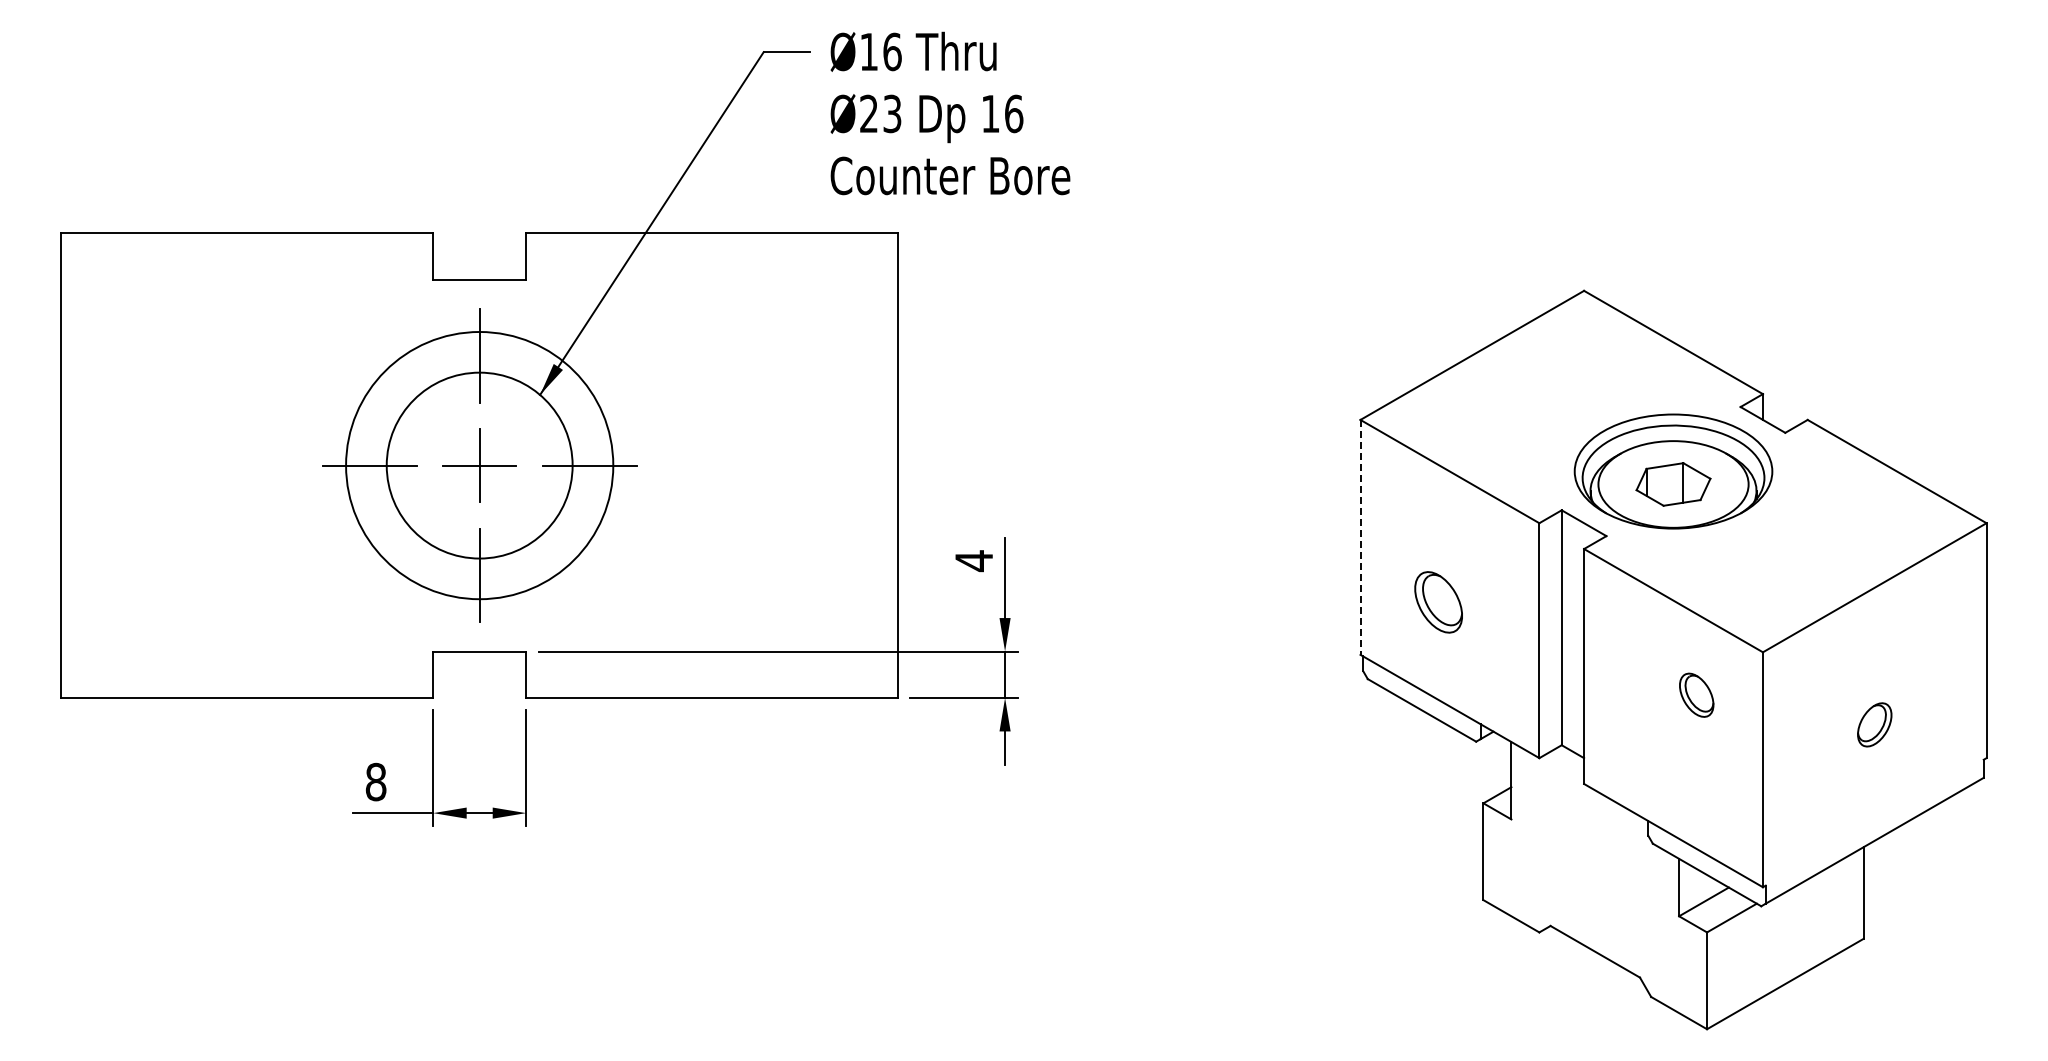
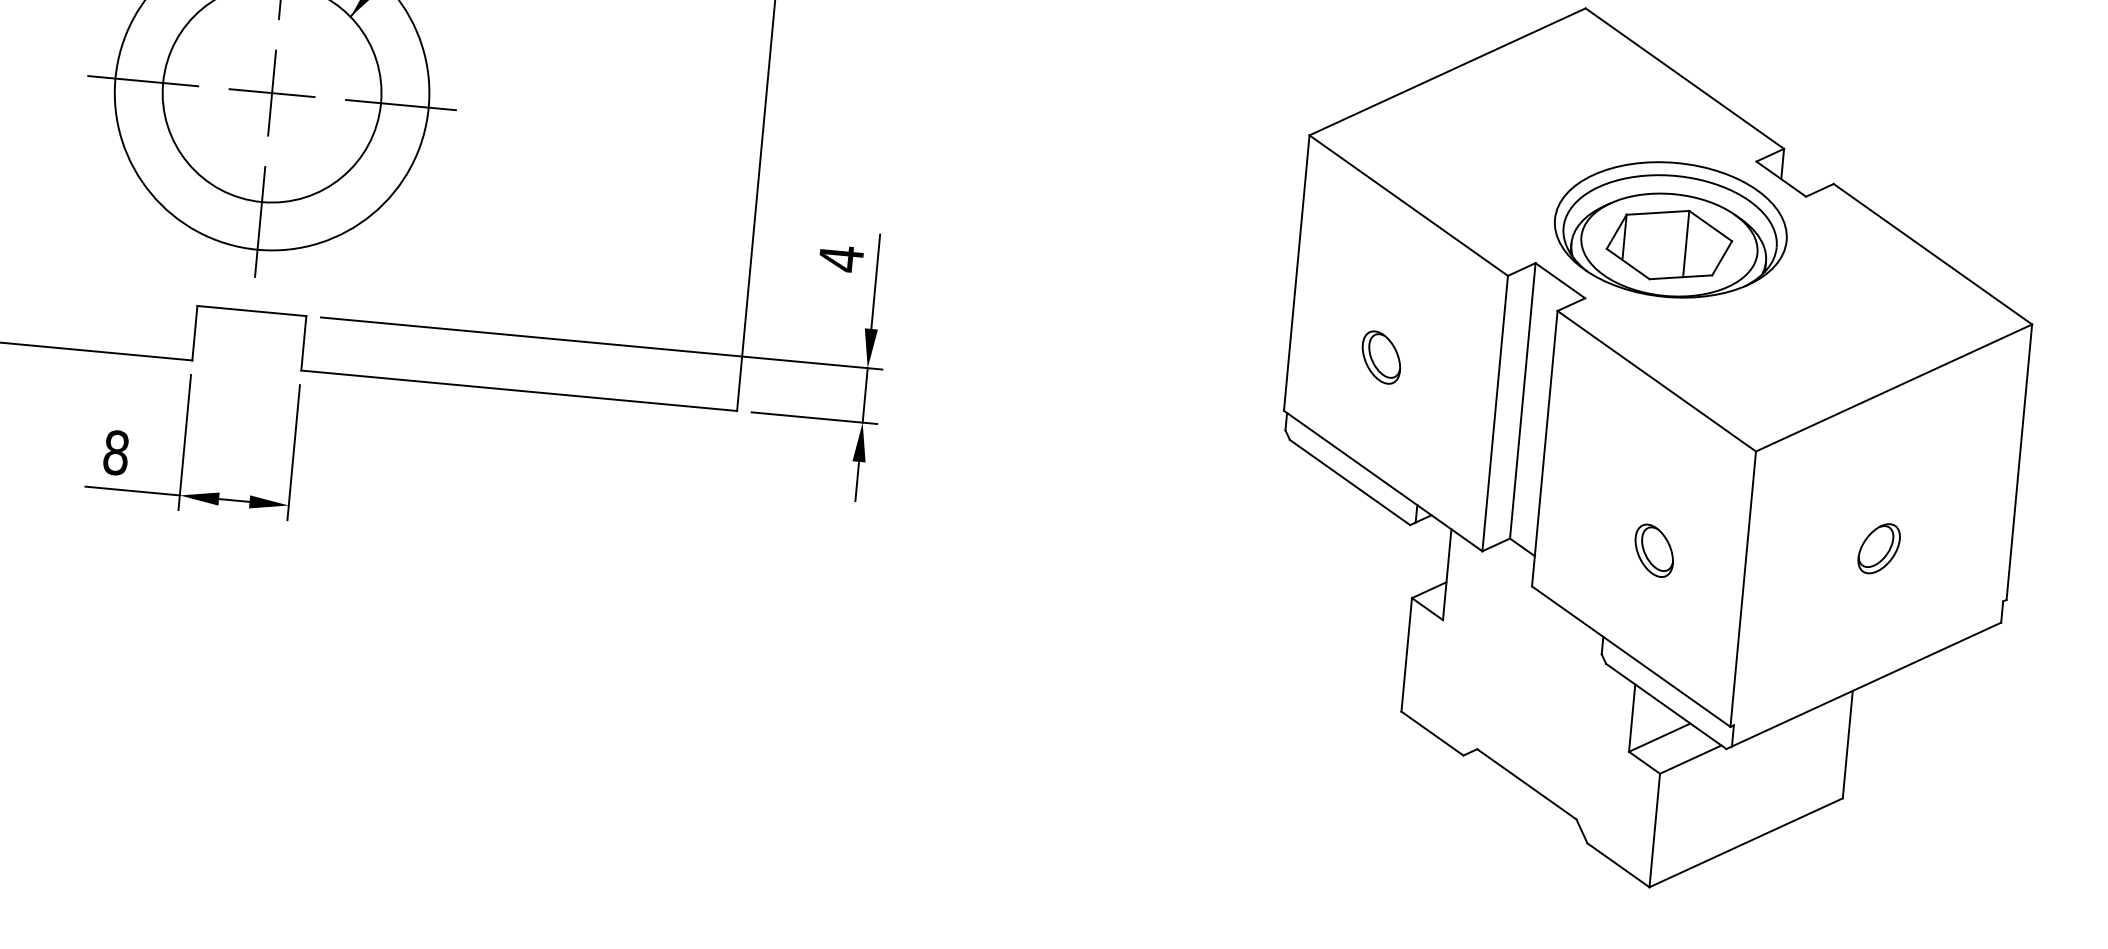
part: (1673, 484) -> (1669, 245), size x1.43
line: (1360, 537) -> (1296, 273), dashed -> solid
part: (1438, 601) -> (1381, 356), size x0.71
part: (1696, 694) -> (1654, 549), moved

